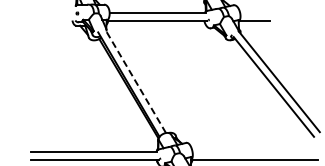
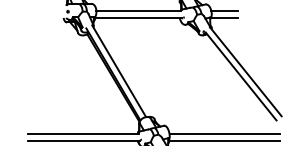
line: (255, 13) -> (224, 11), added
line: (135, 80) -> (119, 70), dashed -> solid
line: (254, 152) -> (224, 134), added

